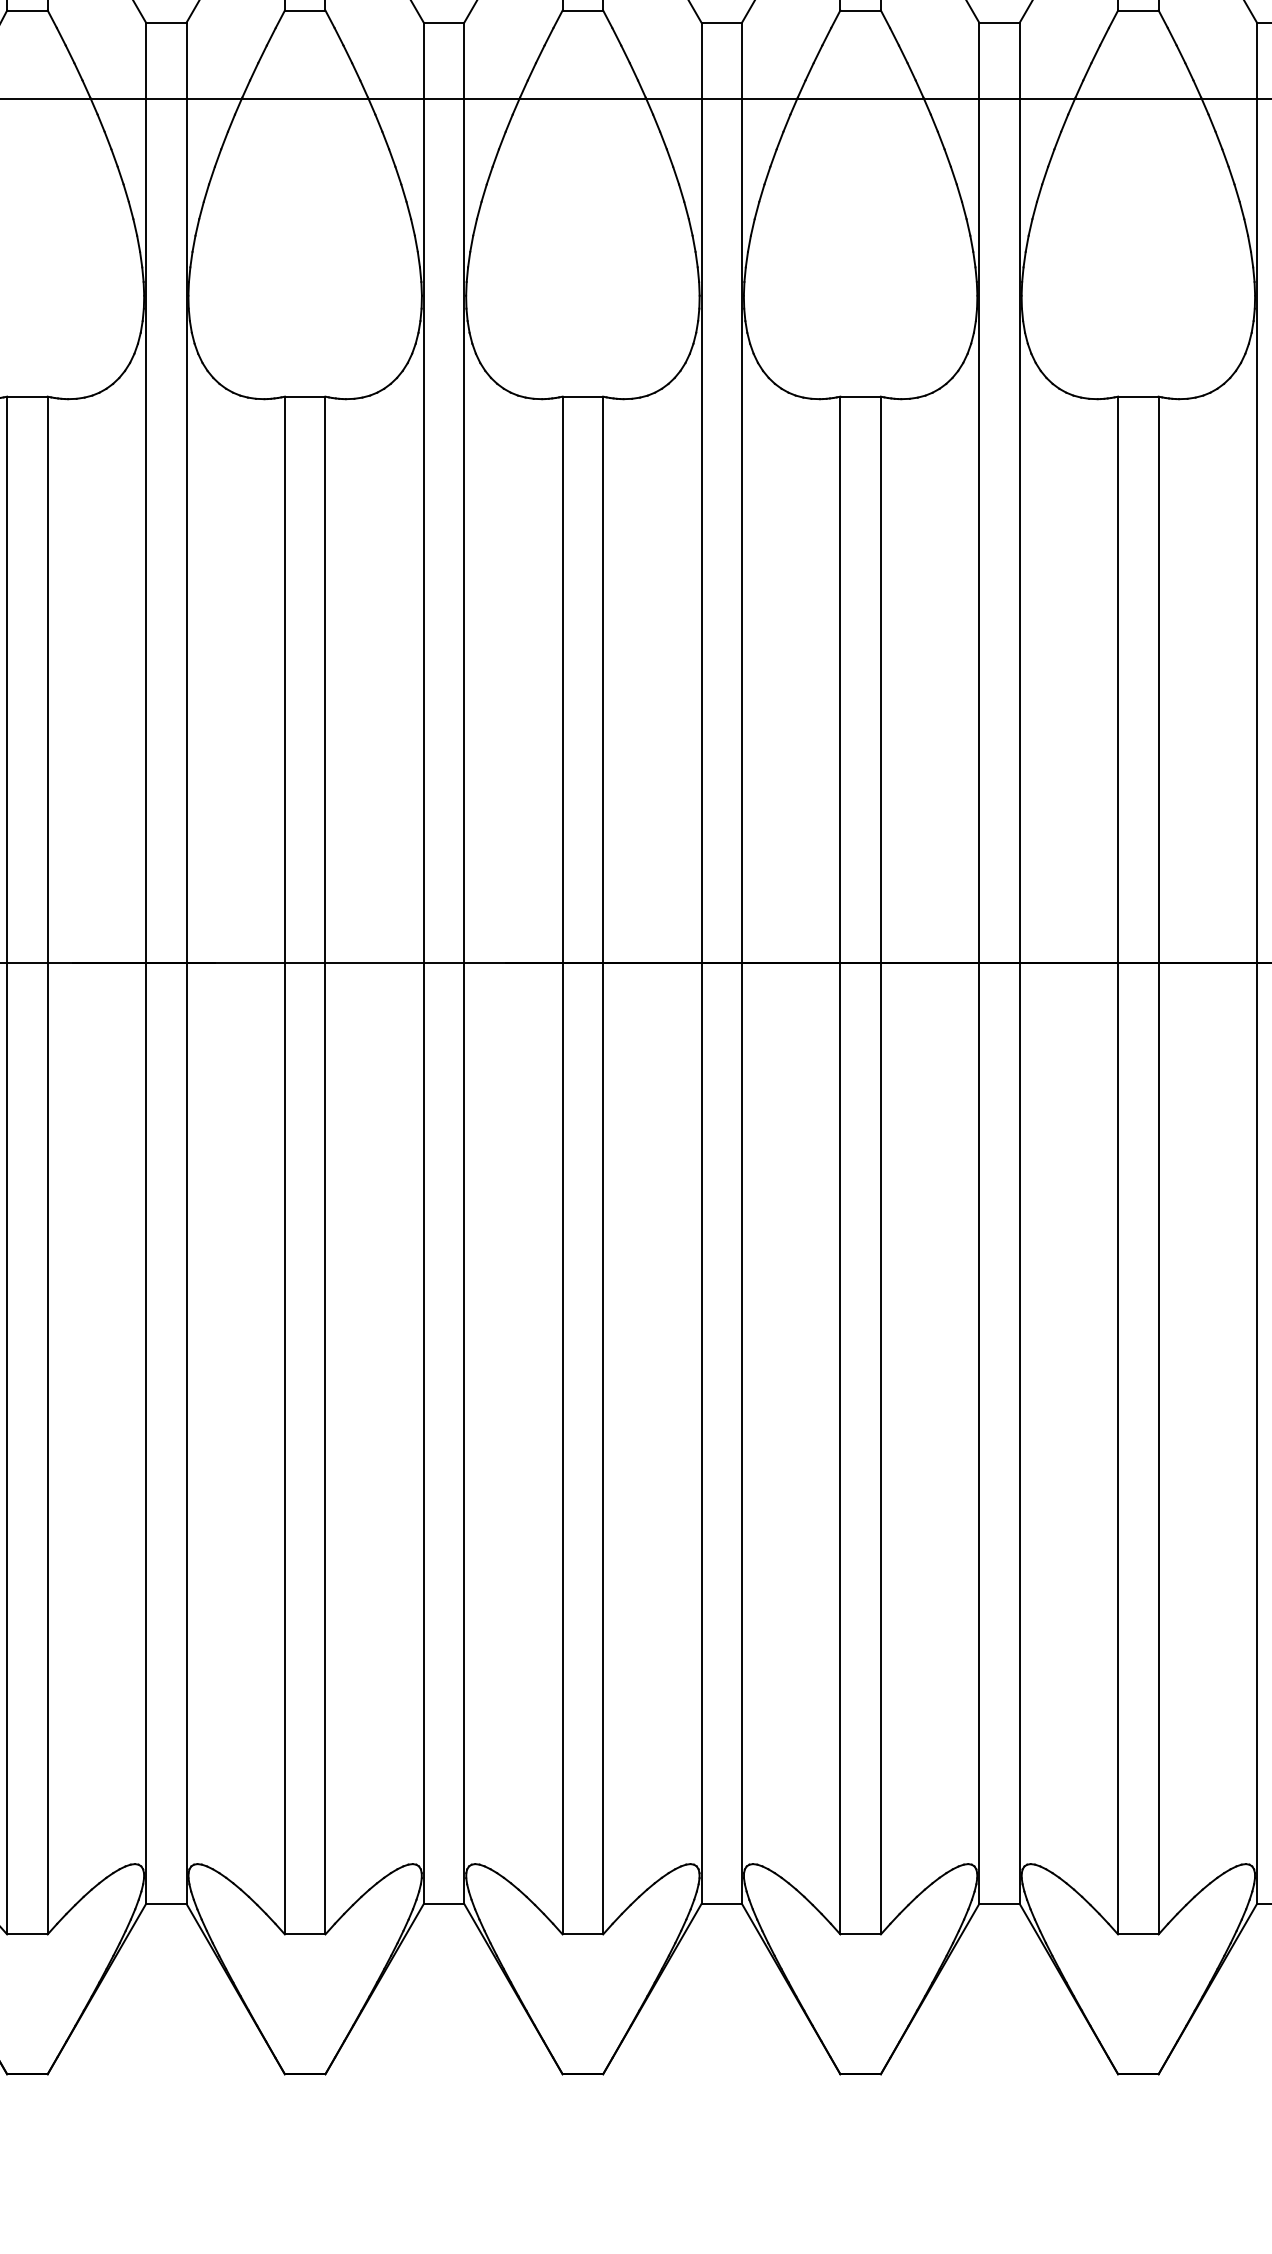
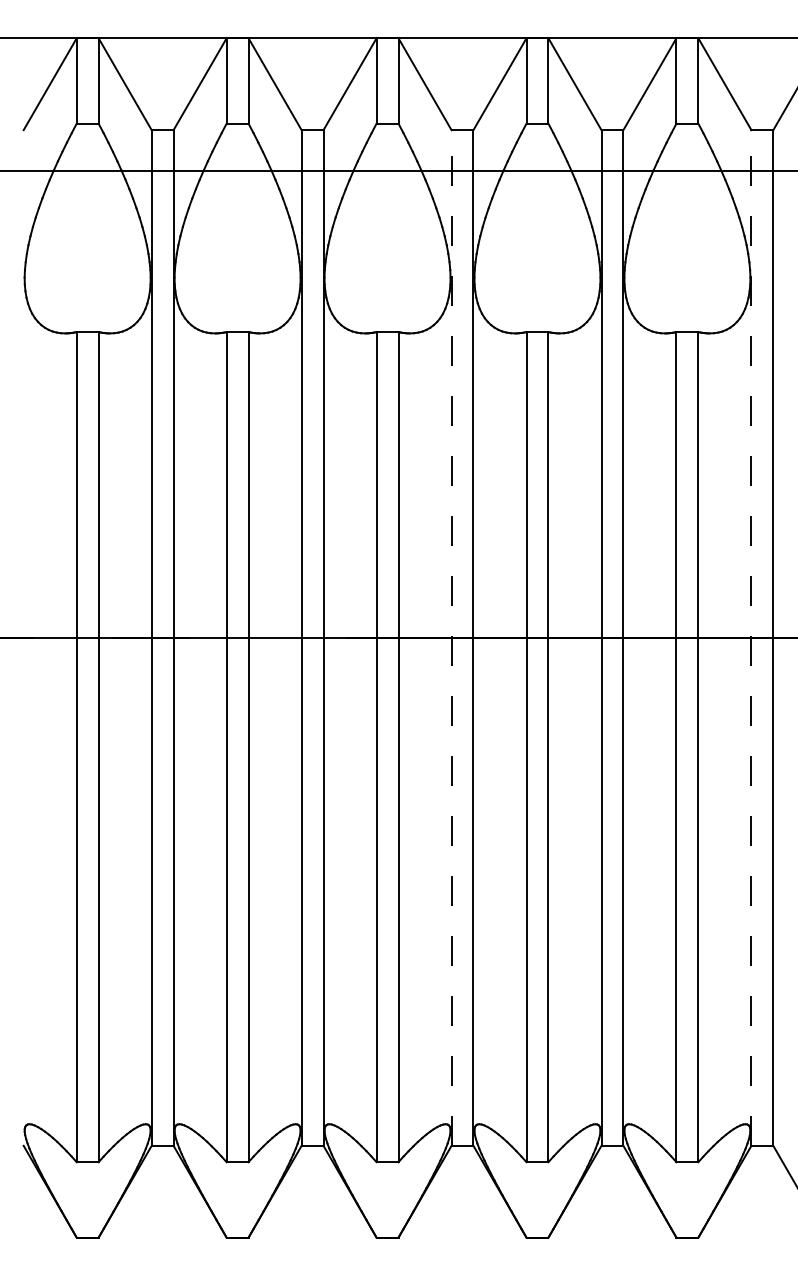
line: (701, 964) -> (451, 638), solid -> dashed
line: (1257, 964) -> (751, 638), solid -> dashed

